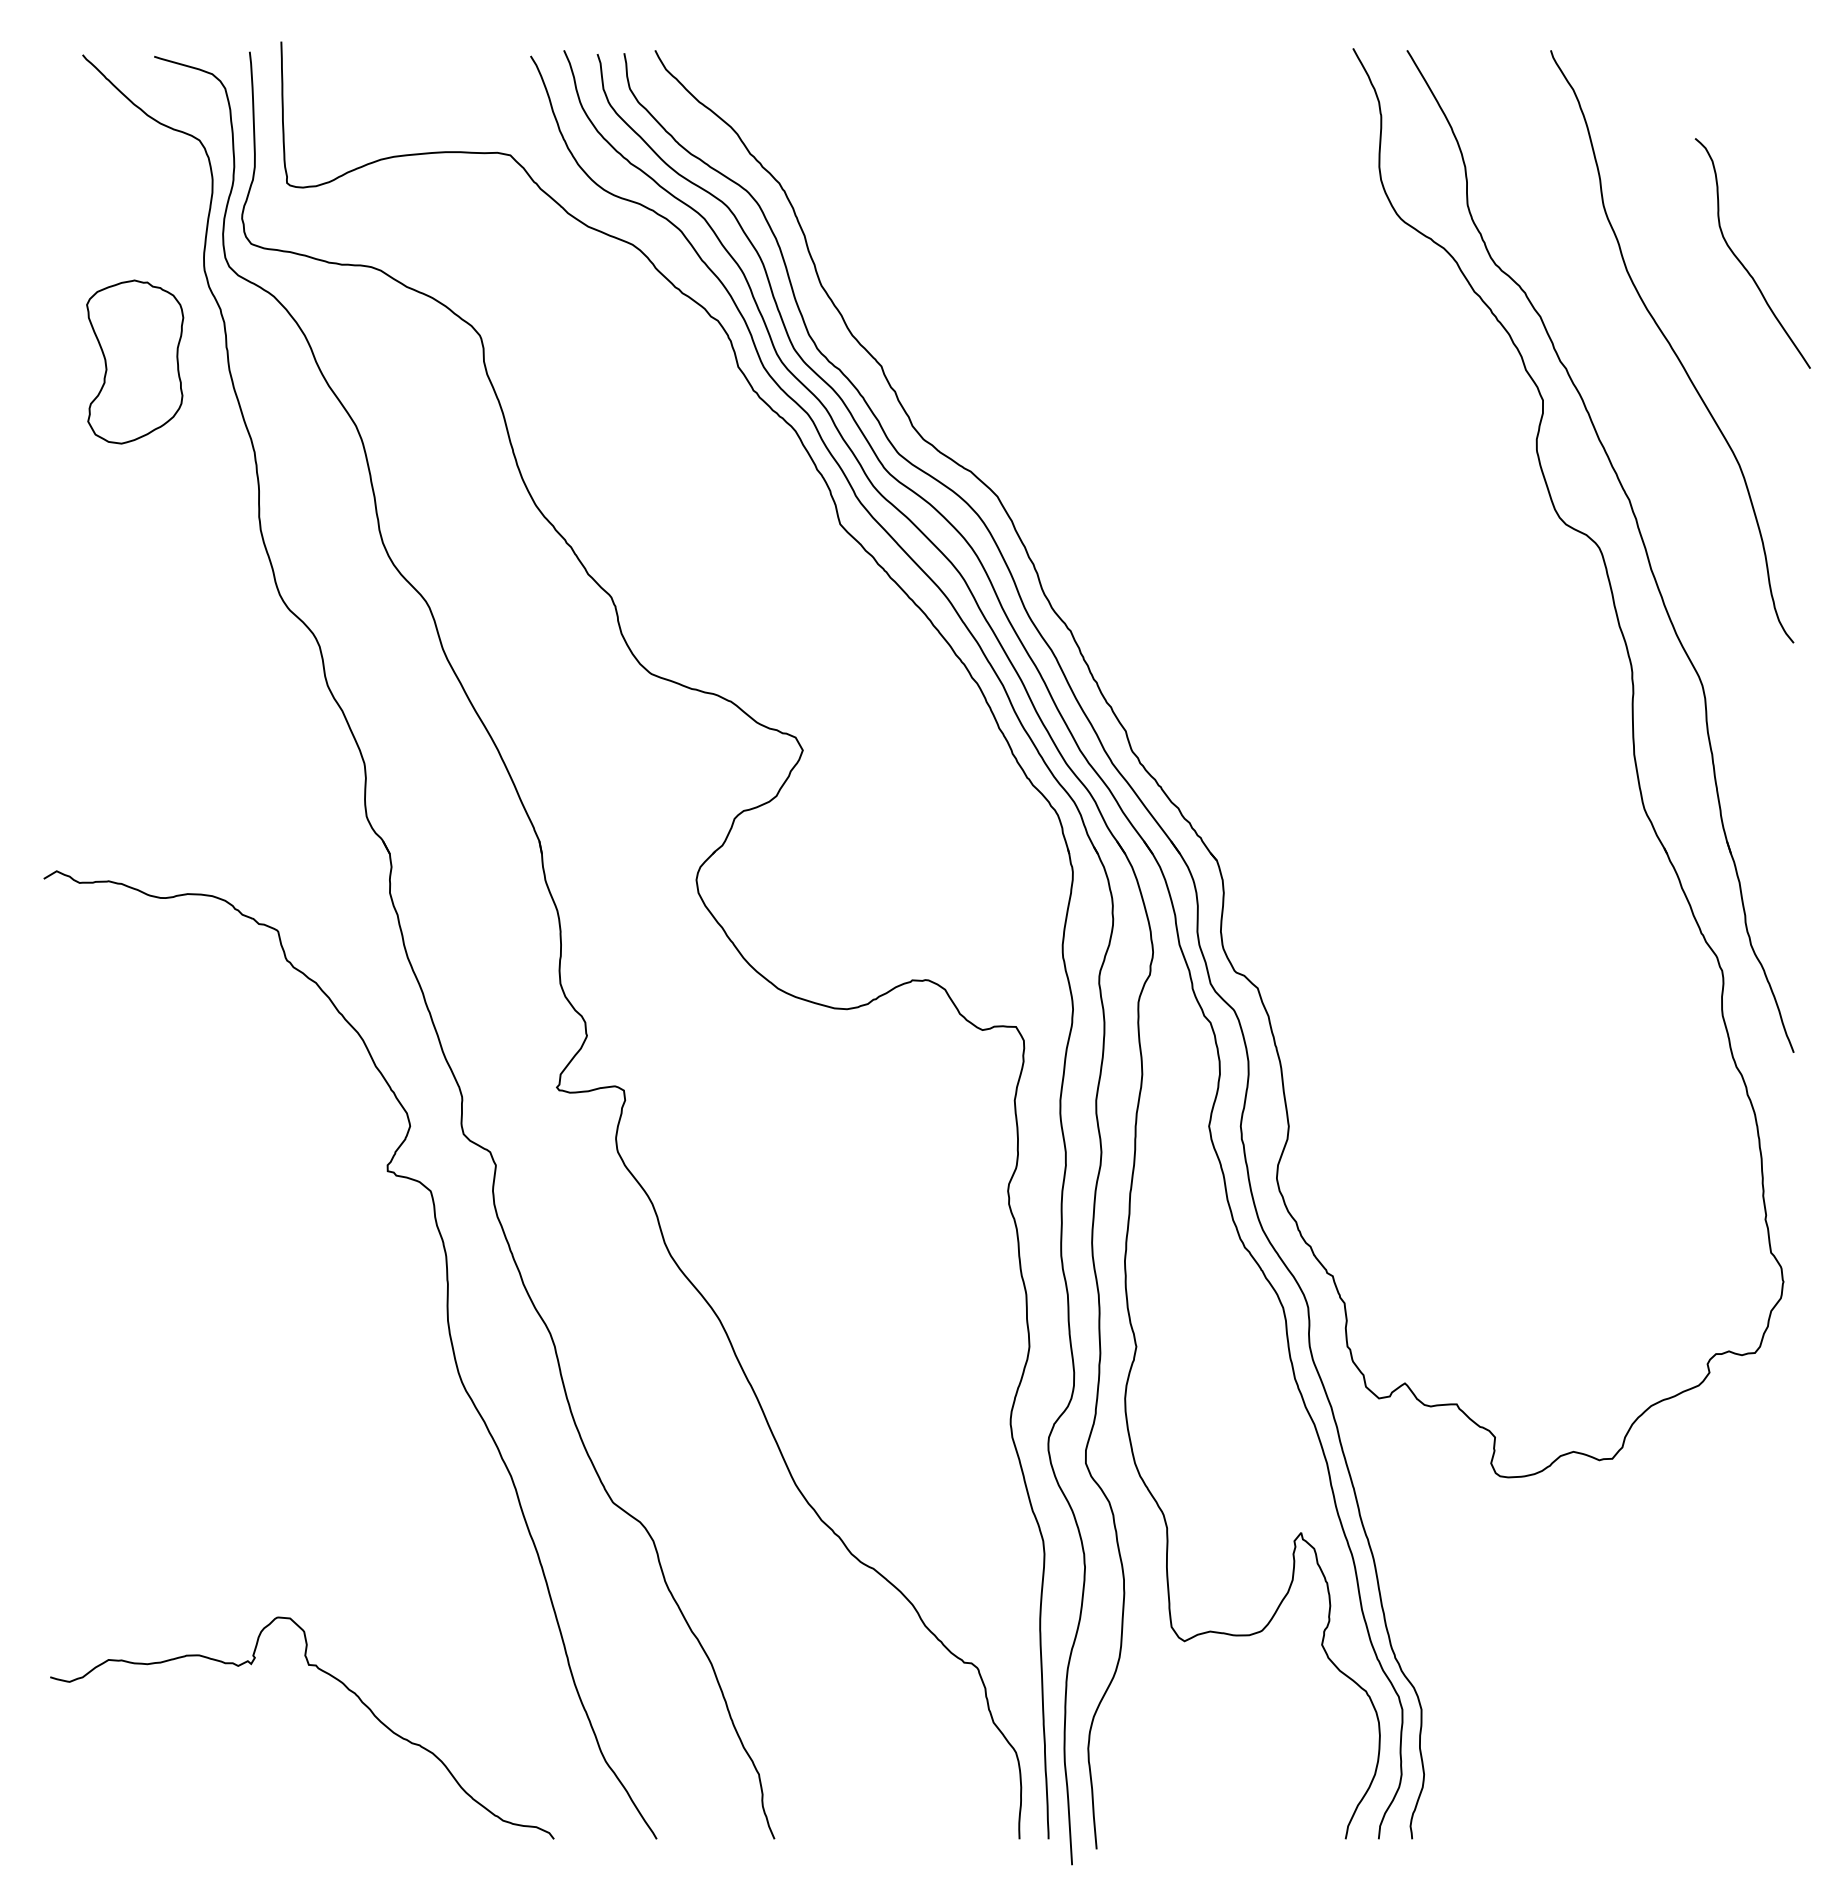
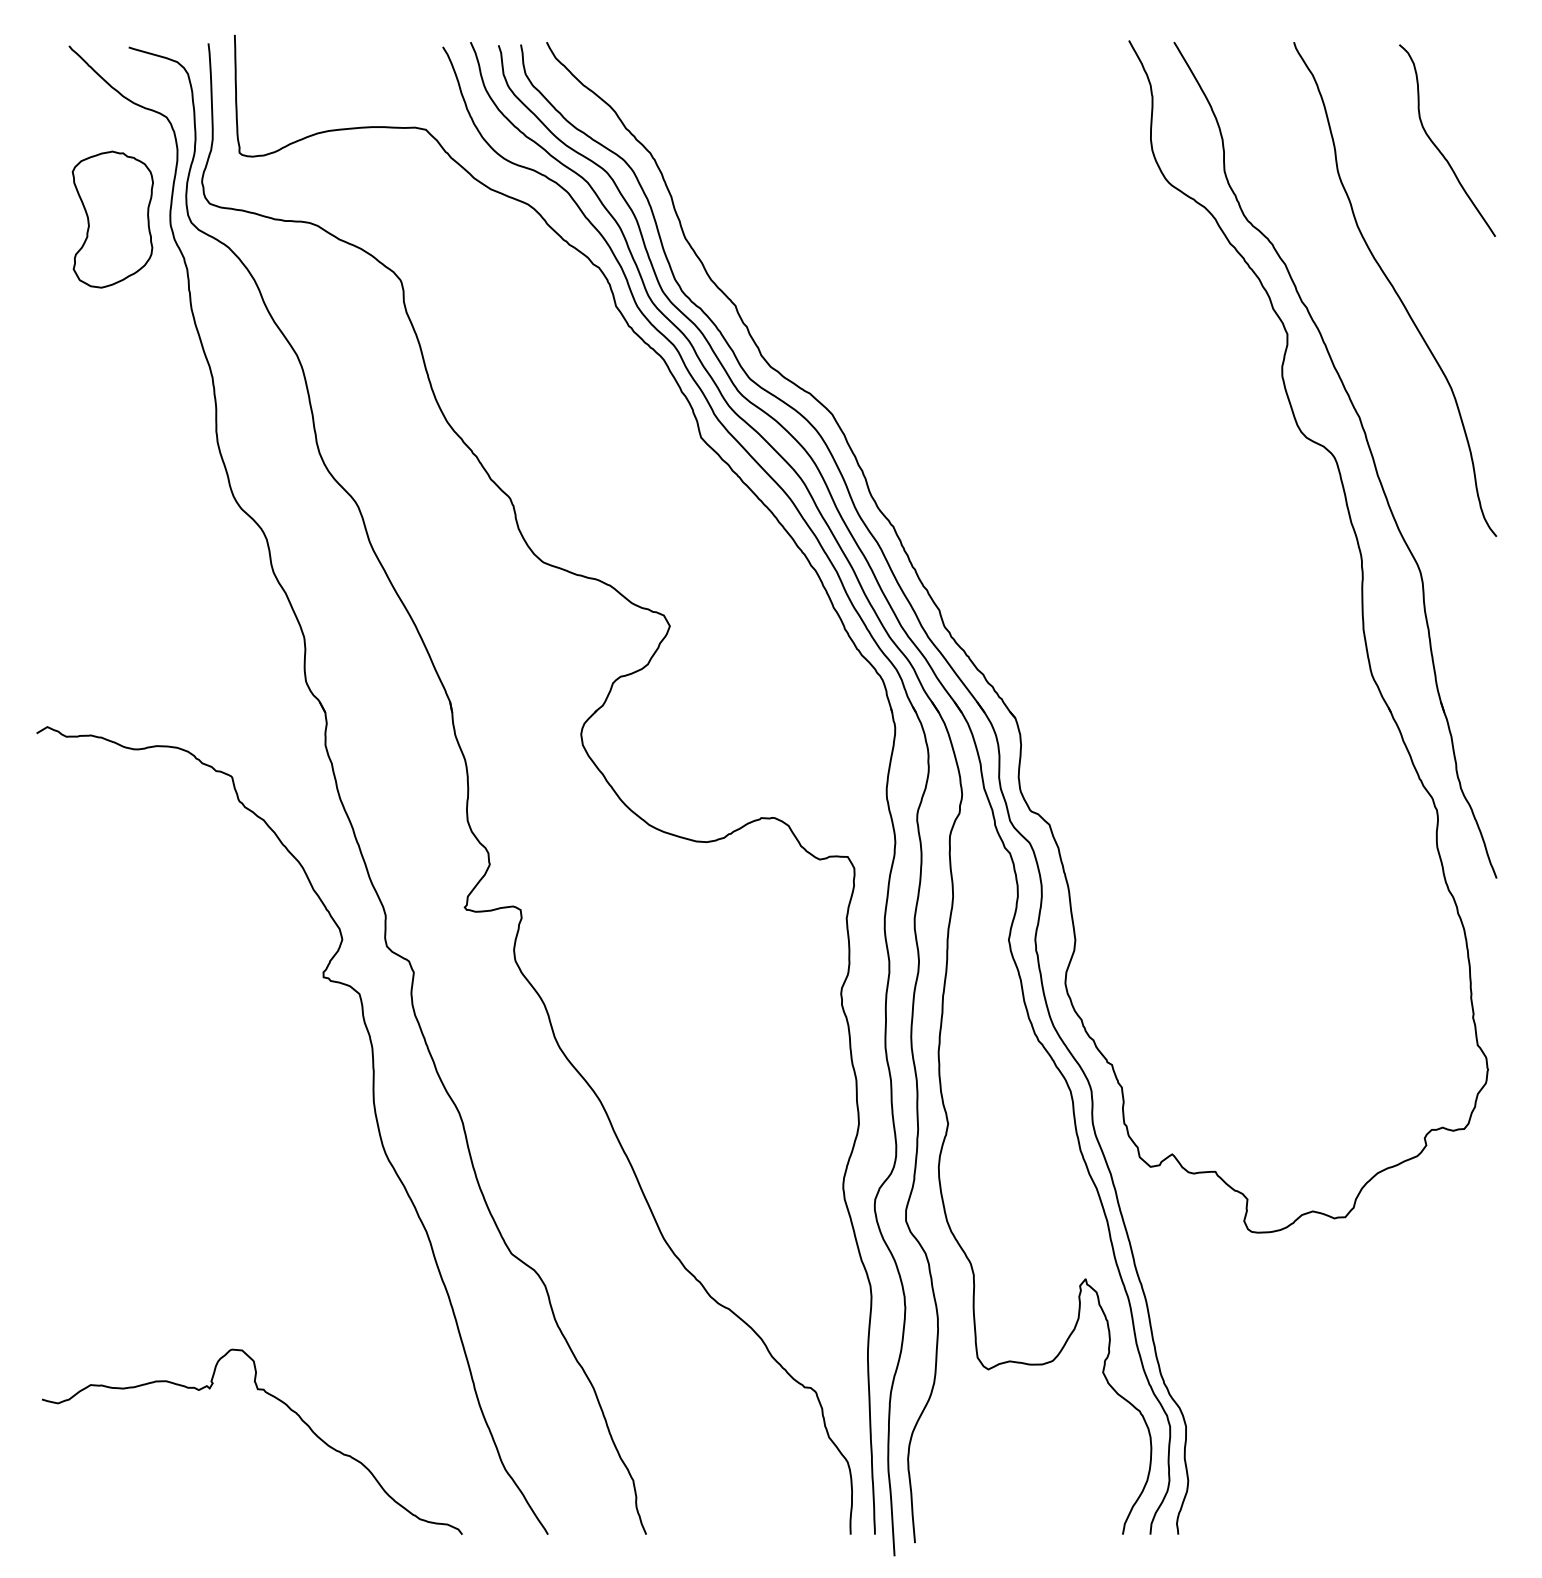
curve: (1740, 260) -> (1437, 146), moved
part: (135, 361) -> (113, 219), moved

